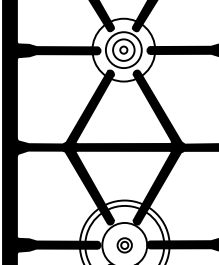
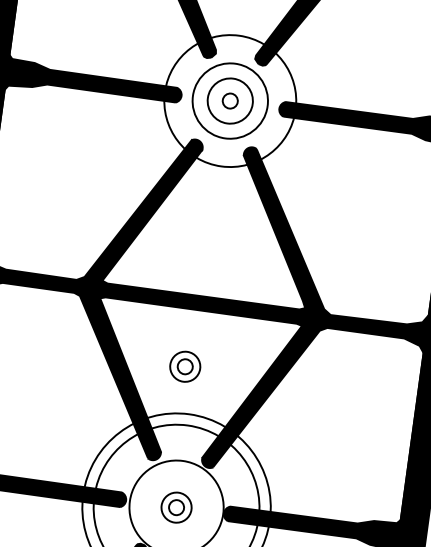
part: (119, 178) -> (184, 366), added

